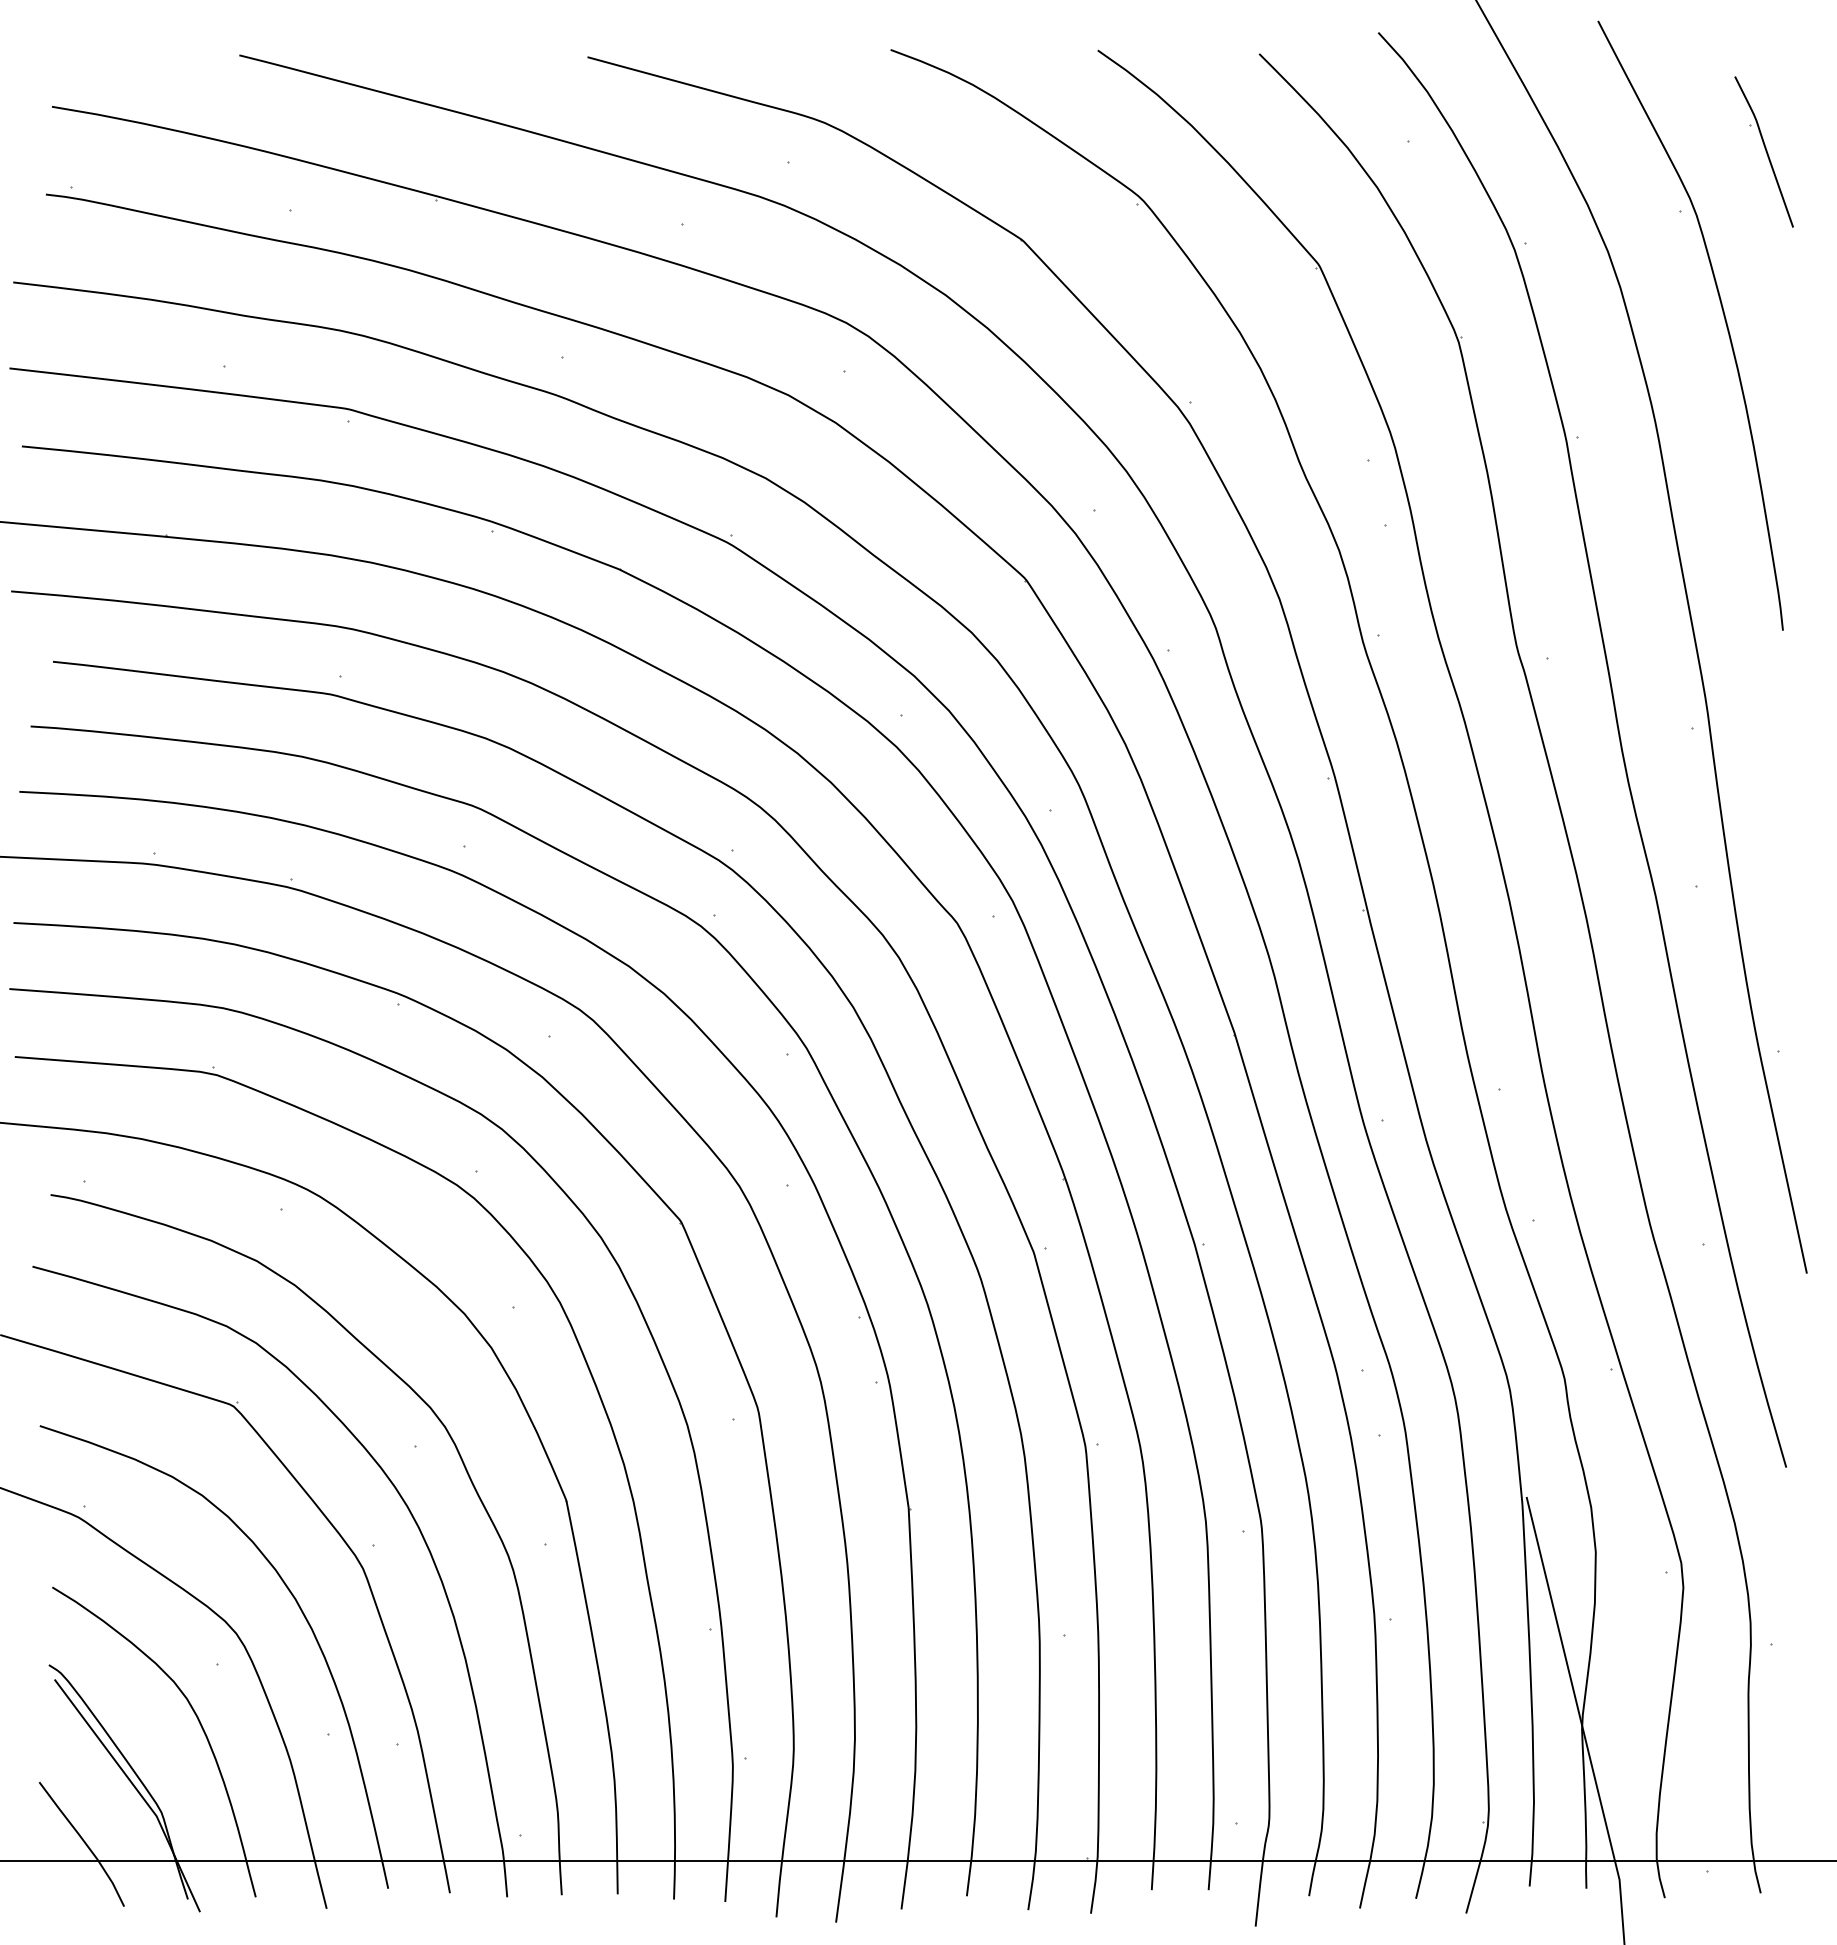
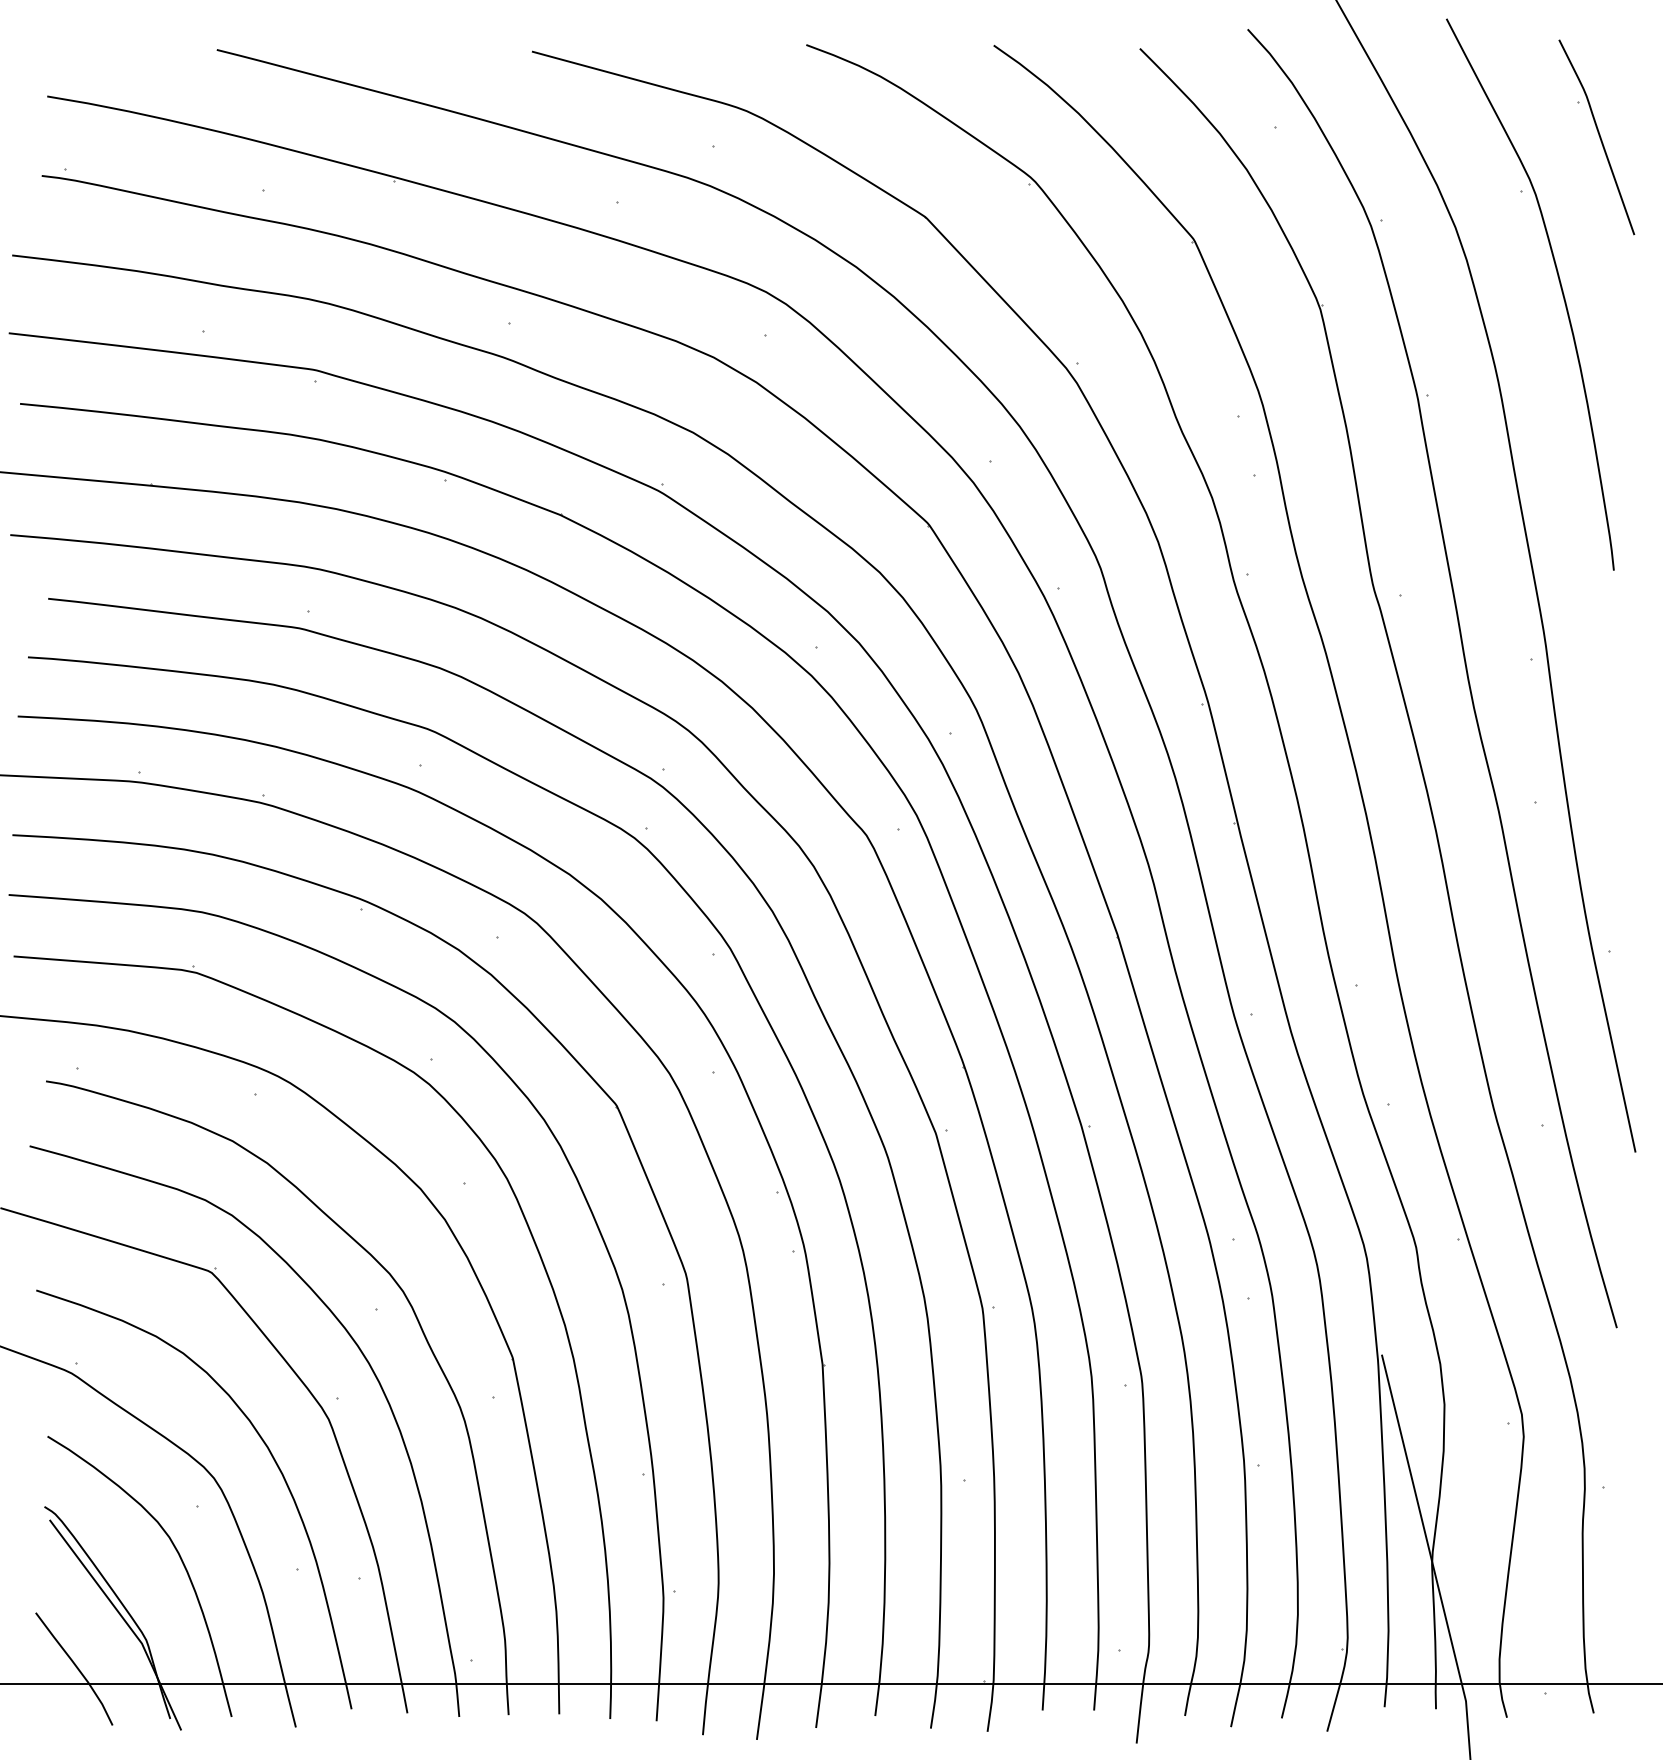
part: (1763, 152) -> (1596, 137), size x1.43

